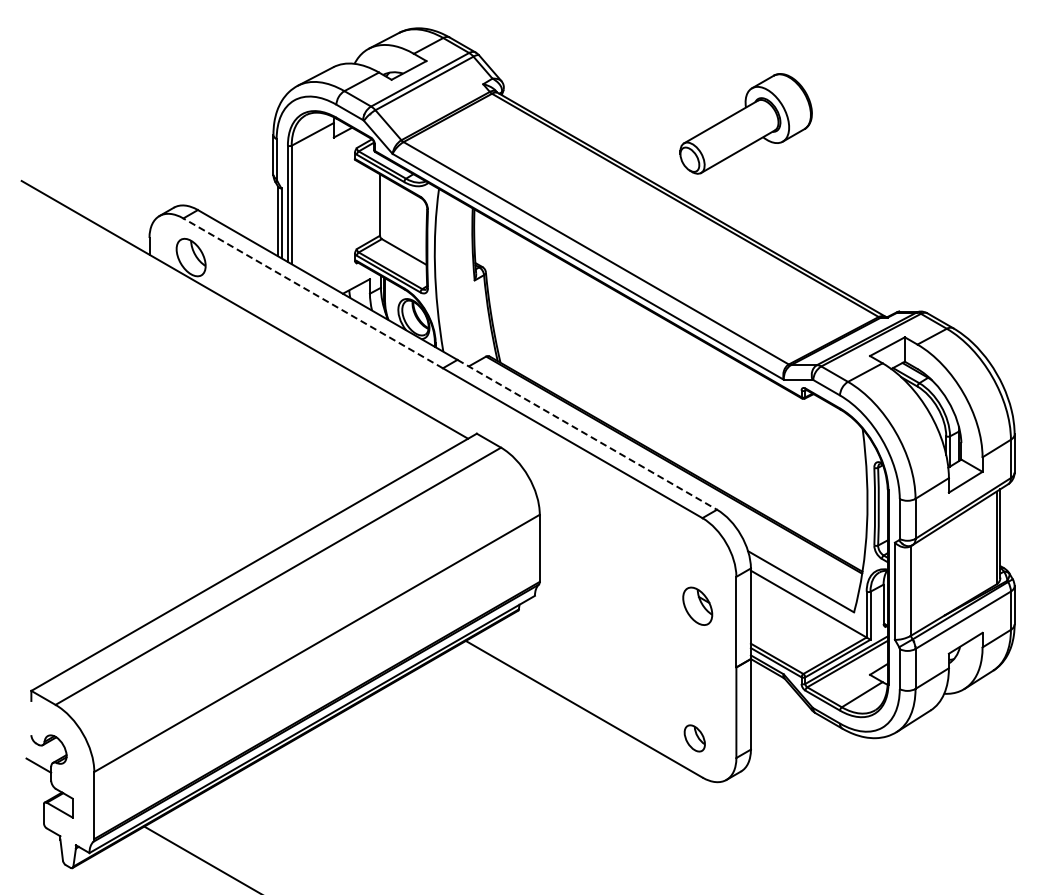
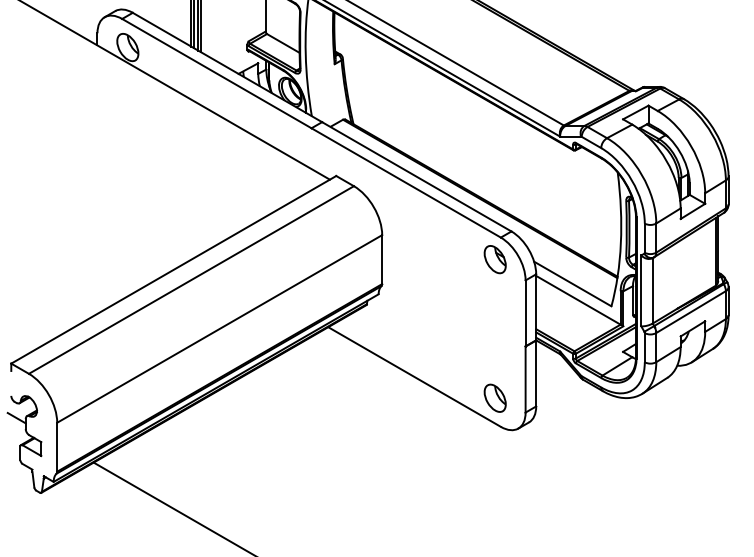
line: (313, 293) -> (217, 73), dashed -> solid
line: (587, 434) -> (416, 176), dashed -> solid
part: (697, 605) -> (495, 259), moved
part: (694, 738) -> (495, 398), size x1.43

